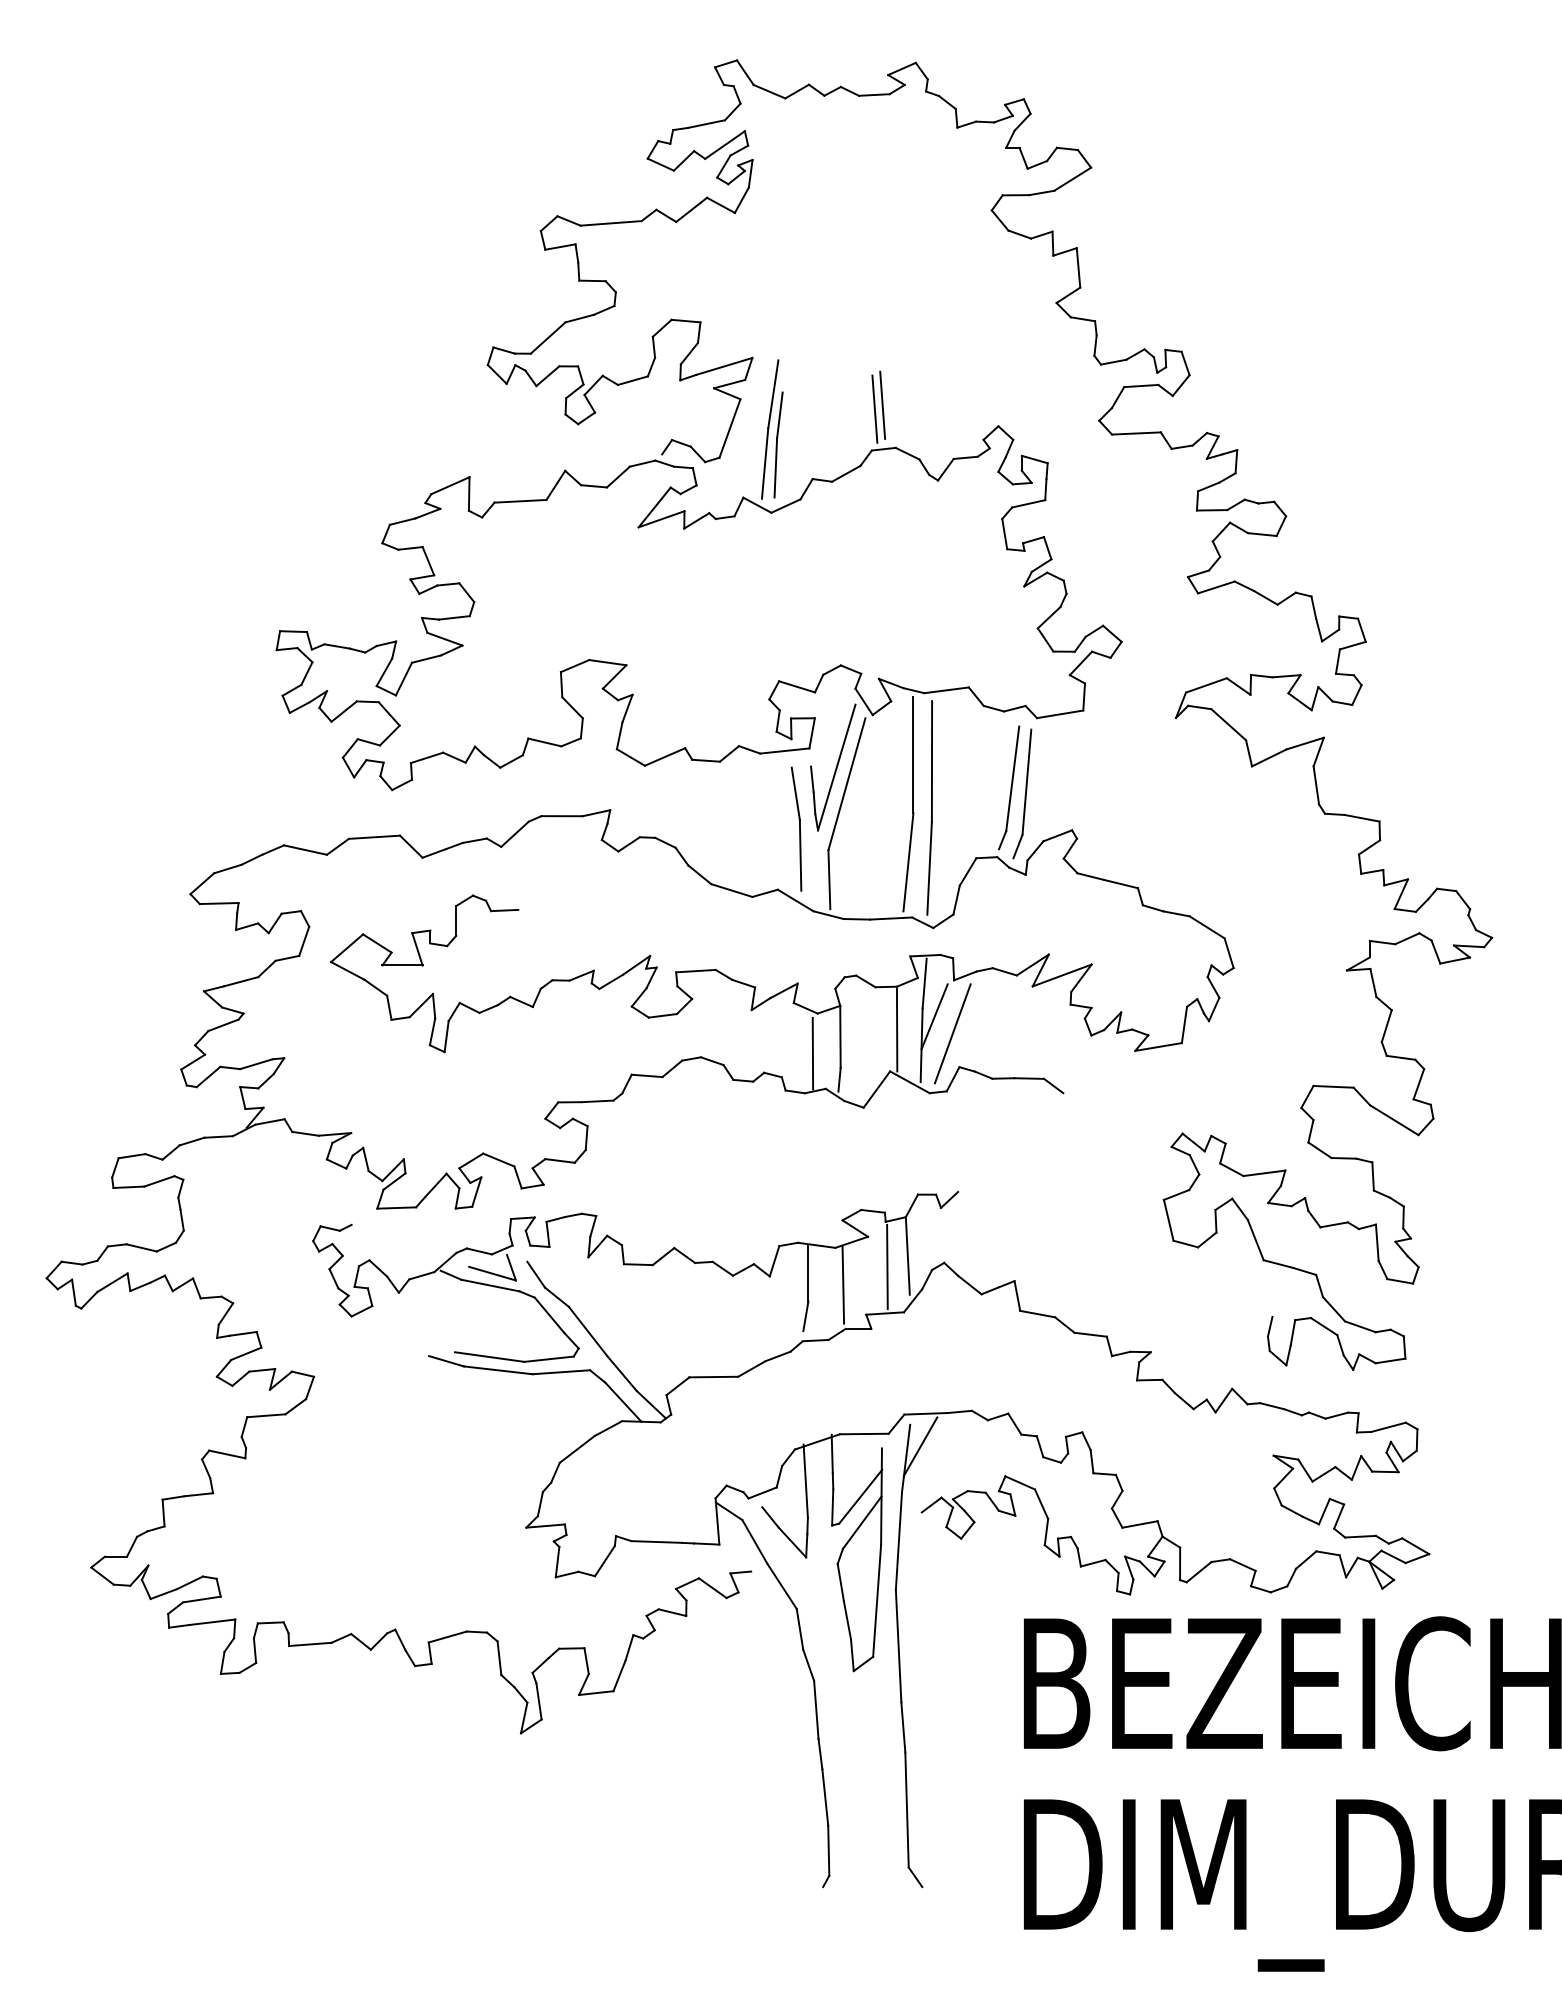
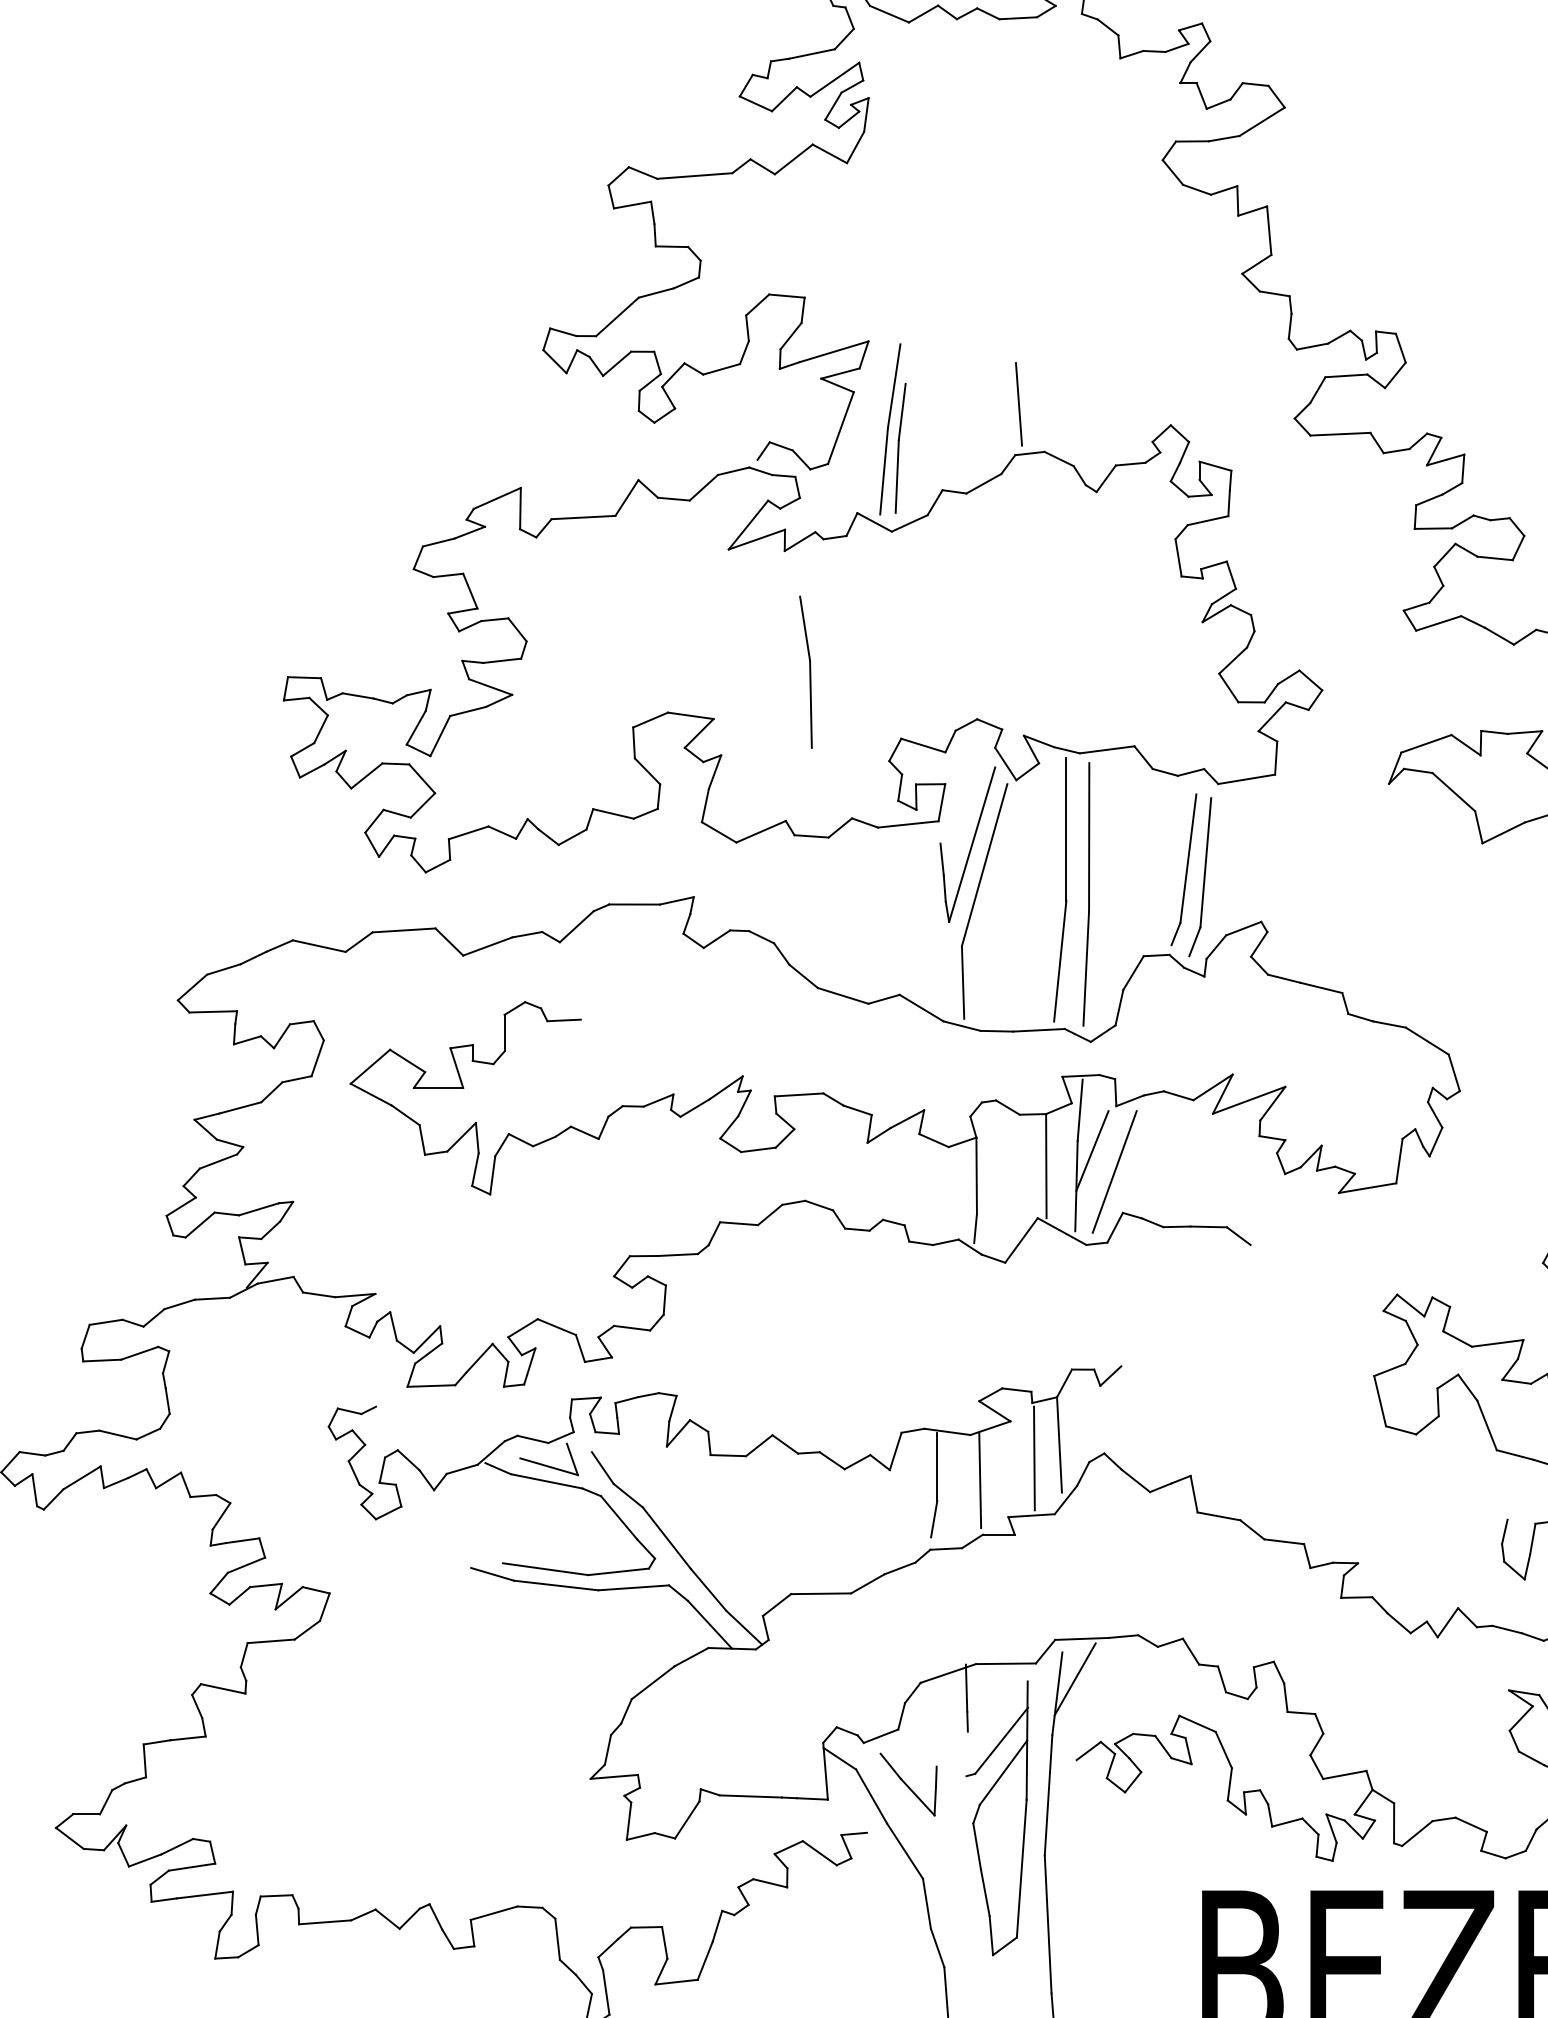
line: (882, 404) -> (1028, 398), removed
part: (796, 828) -> (805, 671), moved
line: (812, 1053) -> (942, 1196), removed
line: (805, 1480) -> (933, 1720), removed
line: (832, 1507) -> (966, 1754), removed

